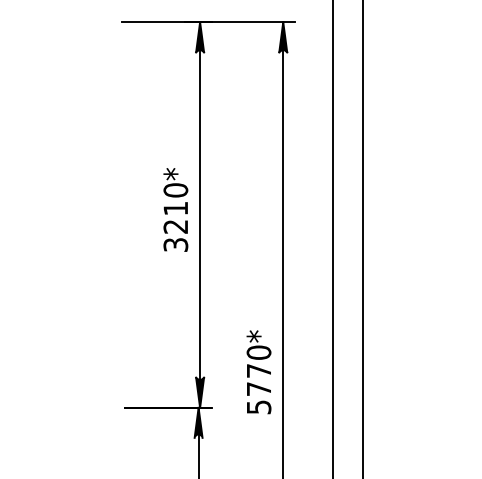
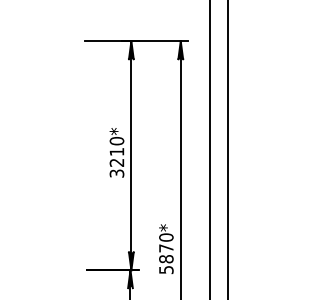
text: (259, 389) -> (166, 259), 5770* -> 5870*

